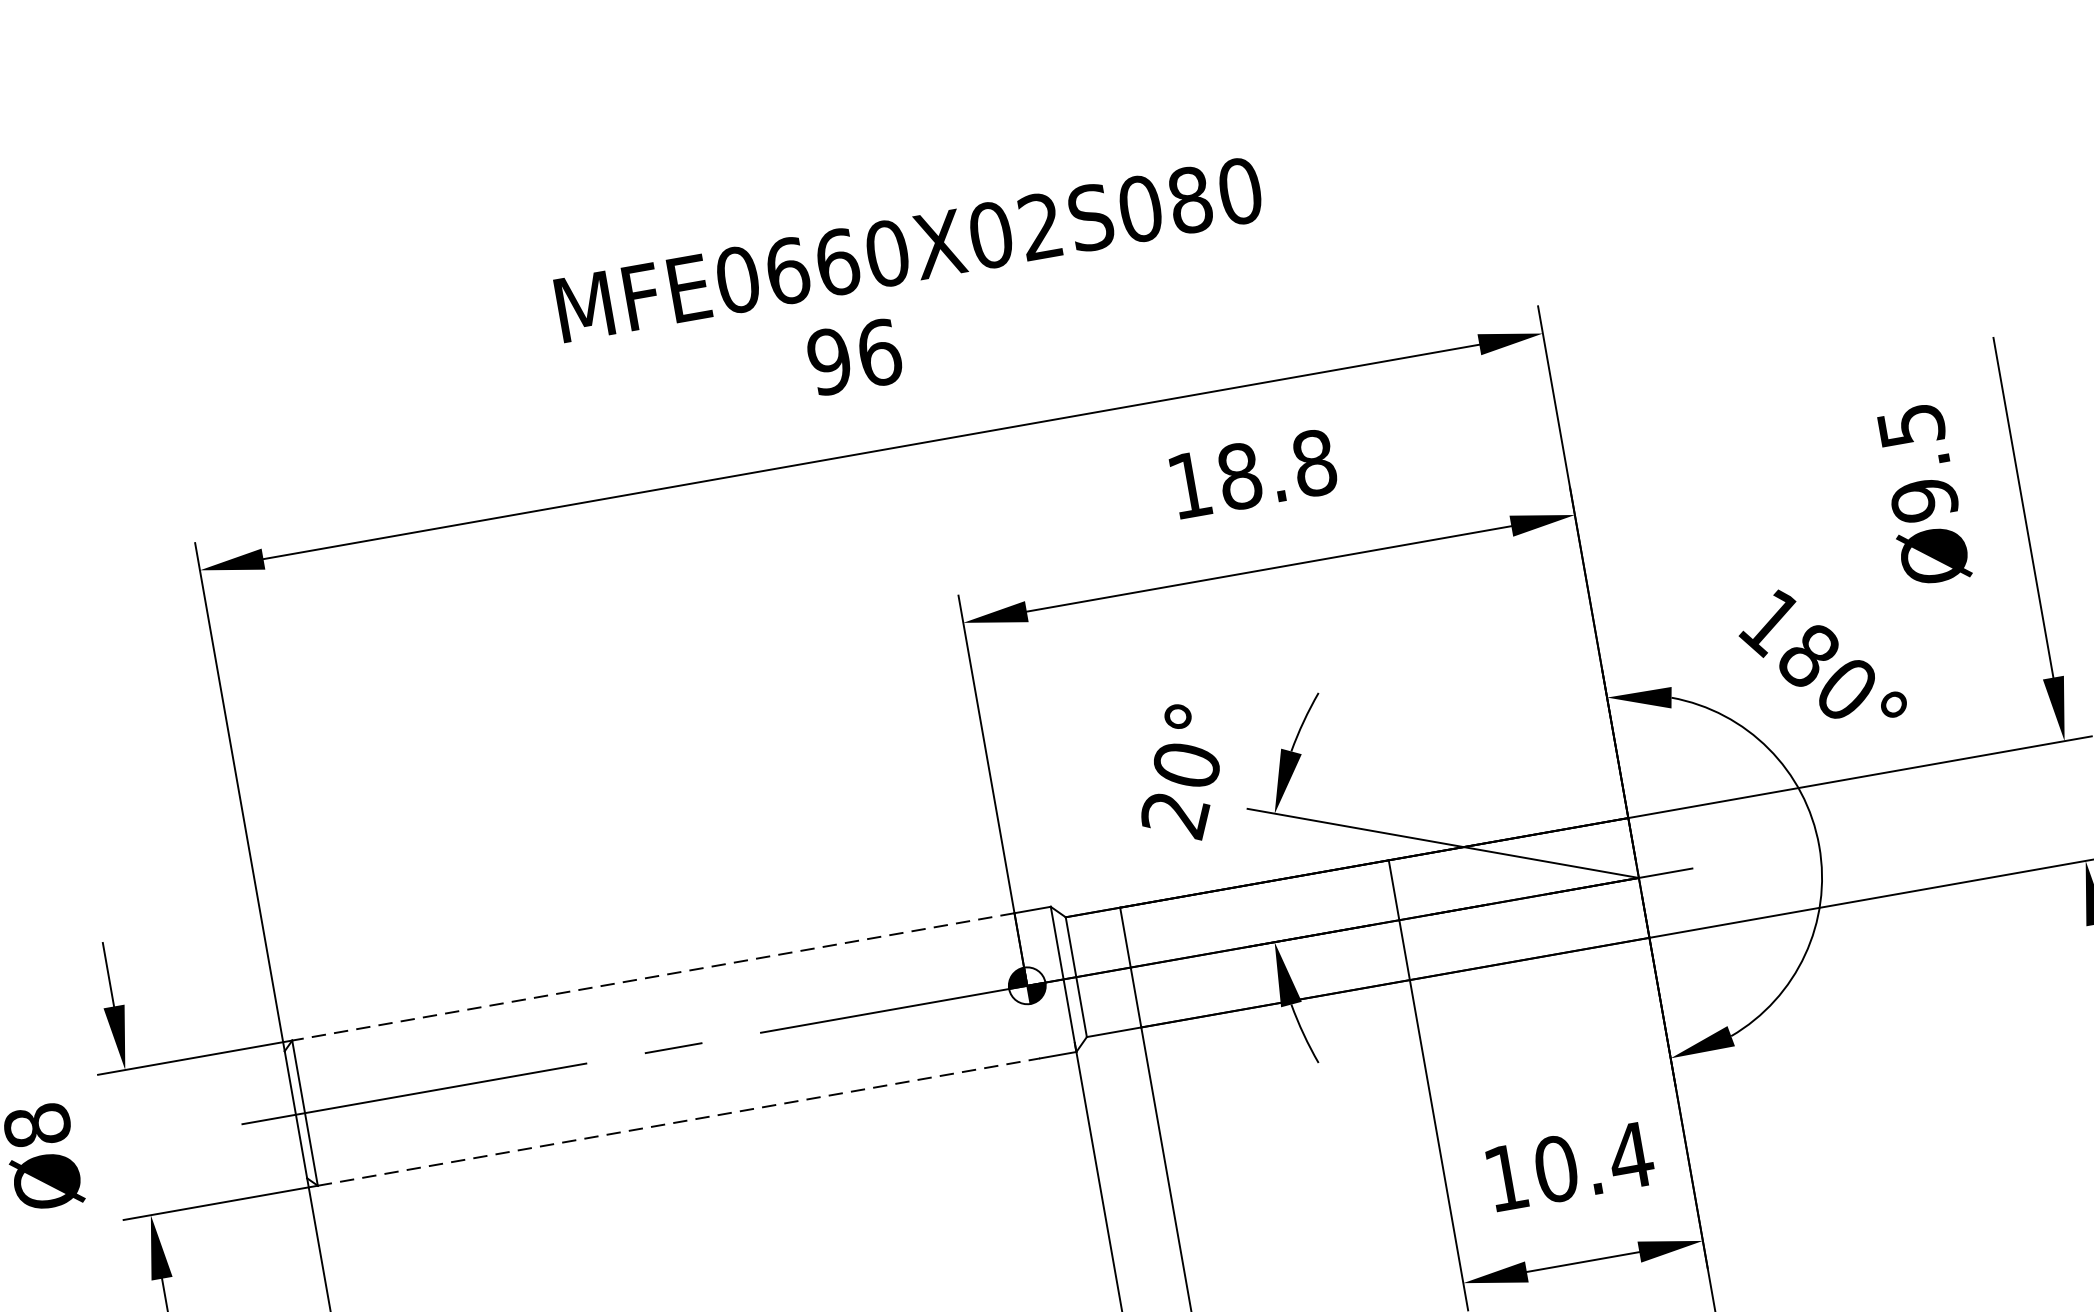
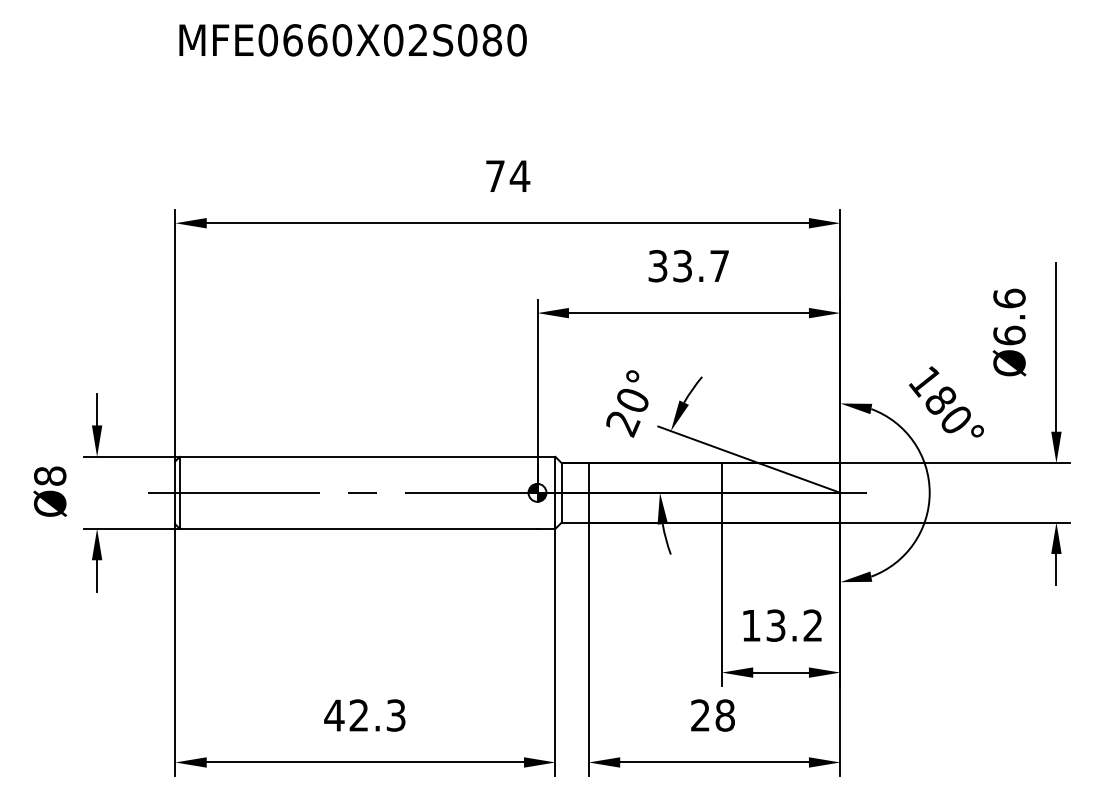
text: (908, 250) -> (352, 40), moved
text: (854, 357) -> (507, 176), 96 -> 74
text: (1917, 461) -> (1009, 316), Ø9.5 -> Ø6.6
text: (1251, 474) -> (688, 266), 18.8 -> 33.7
line: (652, 976) -> (358, 456), dashed -> solid
line: (678, 1121) -> (358, 528), dashed -> solid
text: (1593, 1162) -> (794, 625), 10.4 -> 13.2

